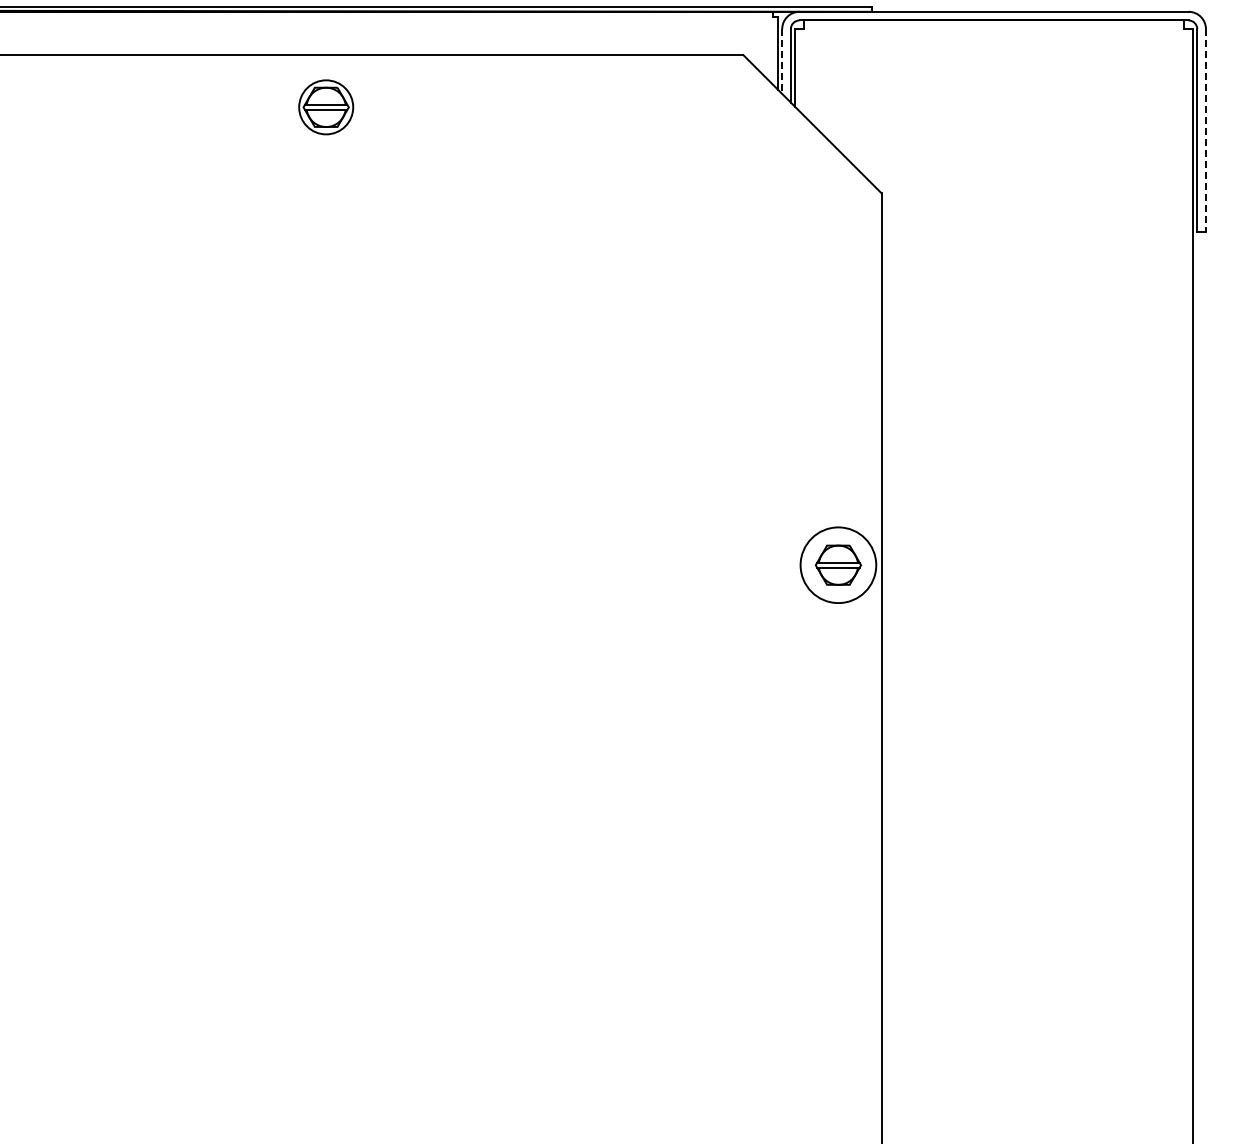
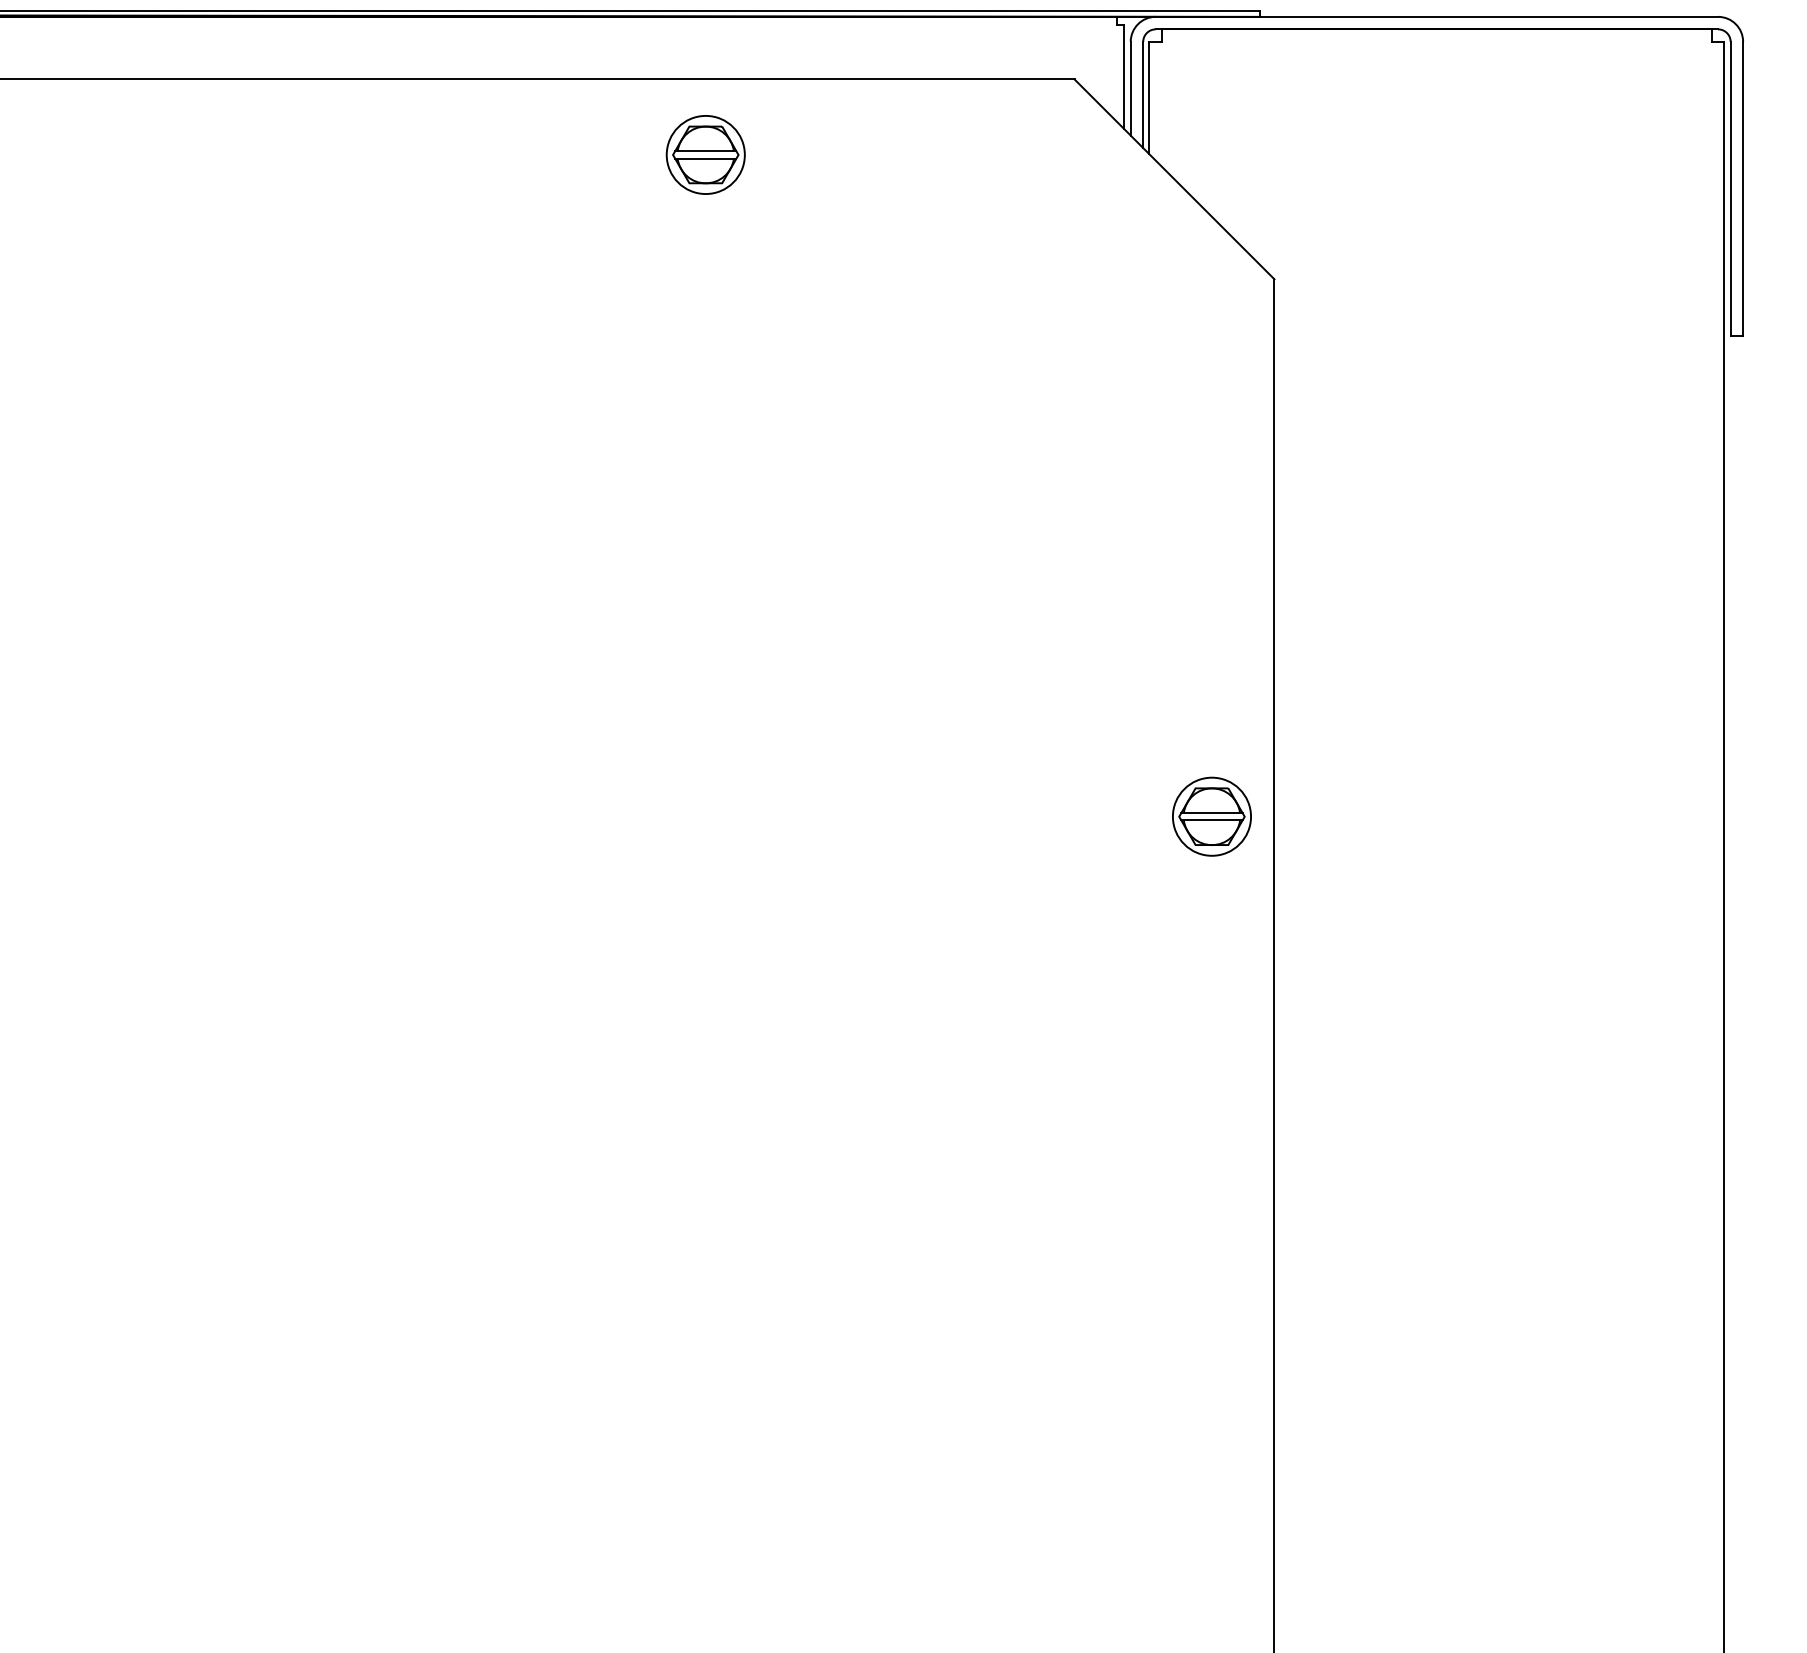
line: (782, 62) -> (1131, 90), dashed -> solid
part: (326, 107) -> (706, 155), moved
line: (1205, 130) -> (1742, 188), dashed -> solid
circle: (838, 565) -> (1212, 817), size x0.71

